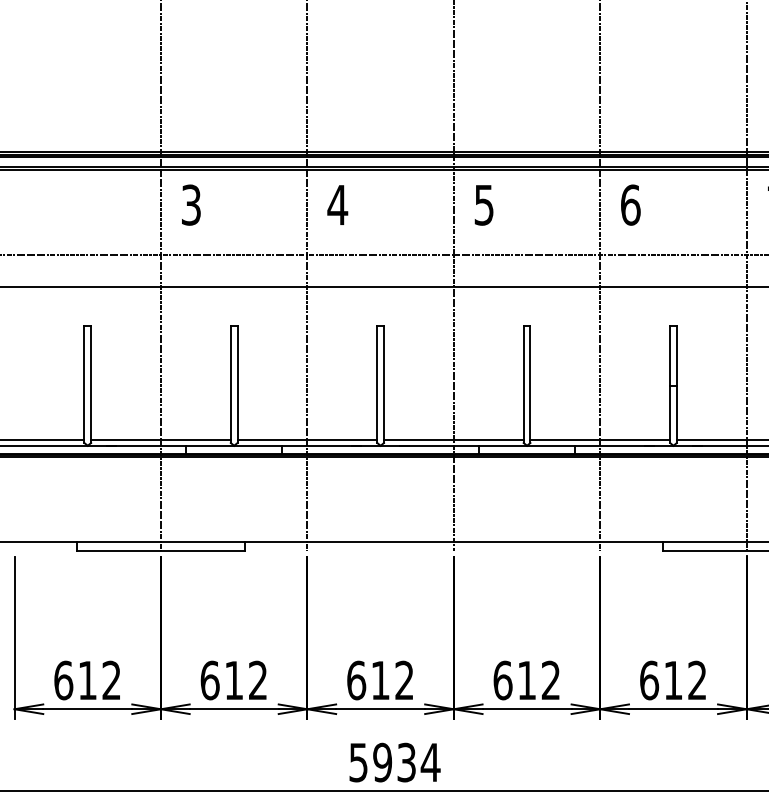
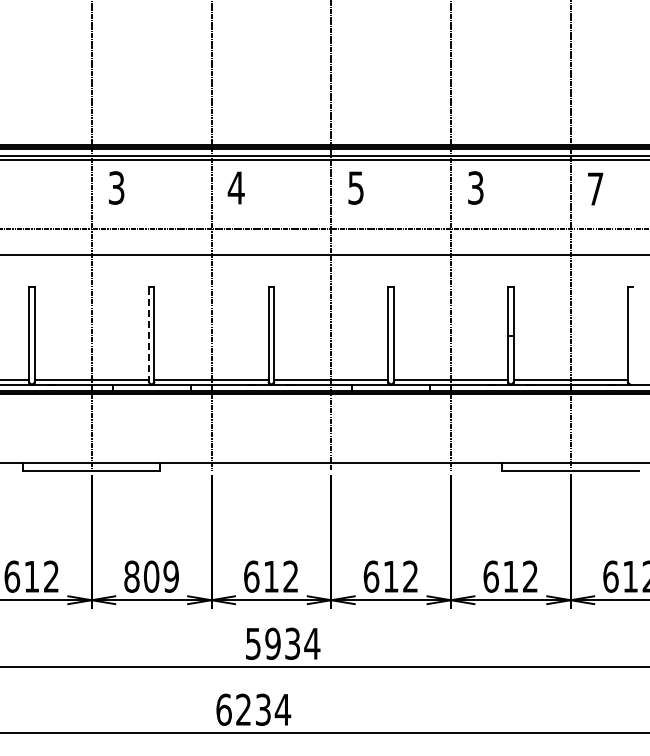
text: (631, 204) -> (476, 187), 6 -> 3
line: (230, 384) -> (148, 334), solid -> dashed
text: (234, 680) -> (151, 576), 612 -> 809

